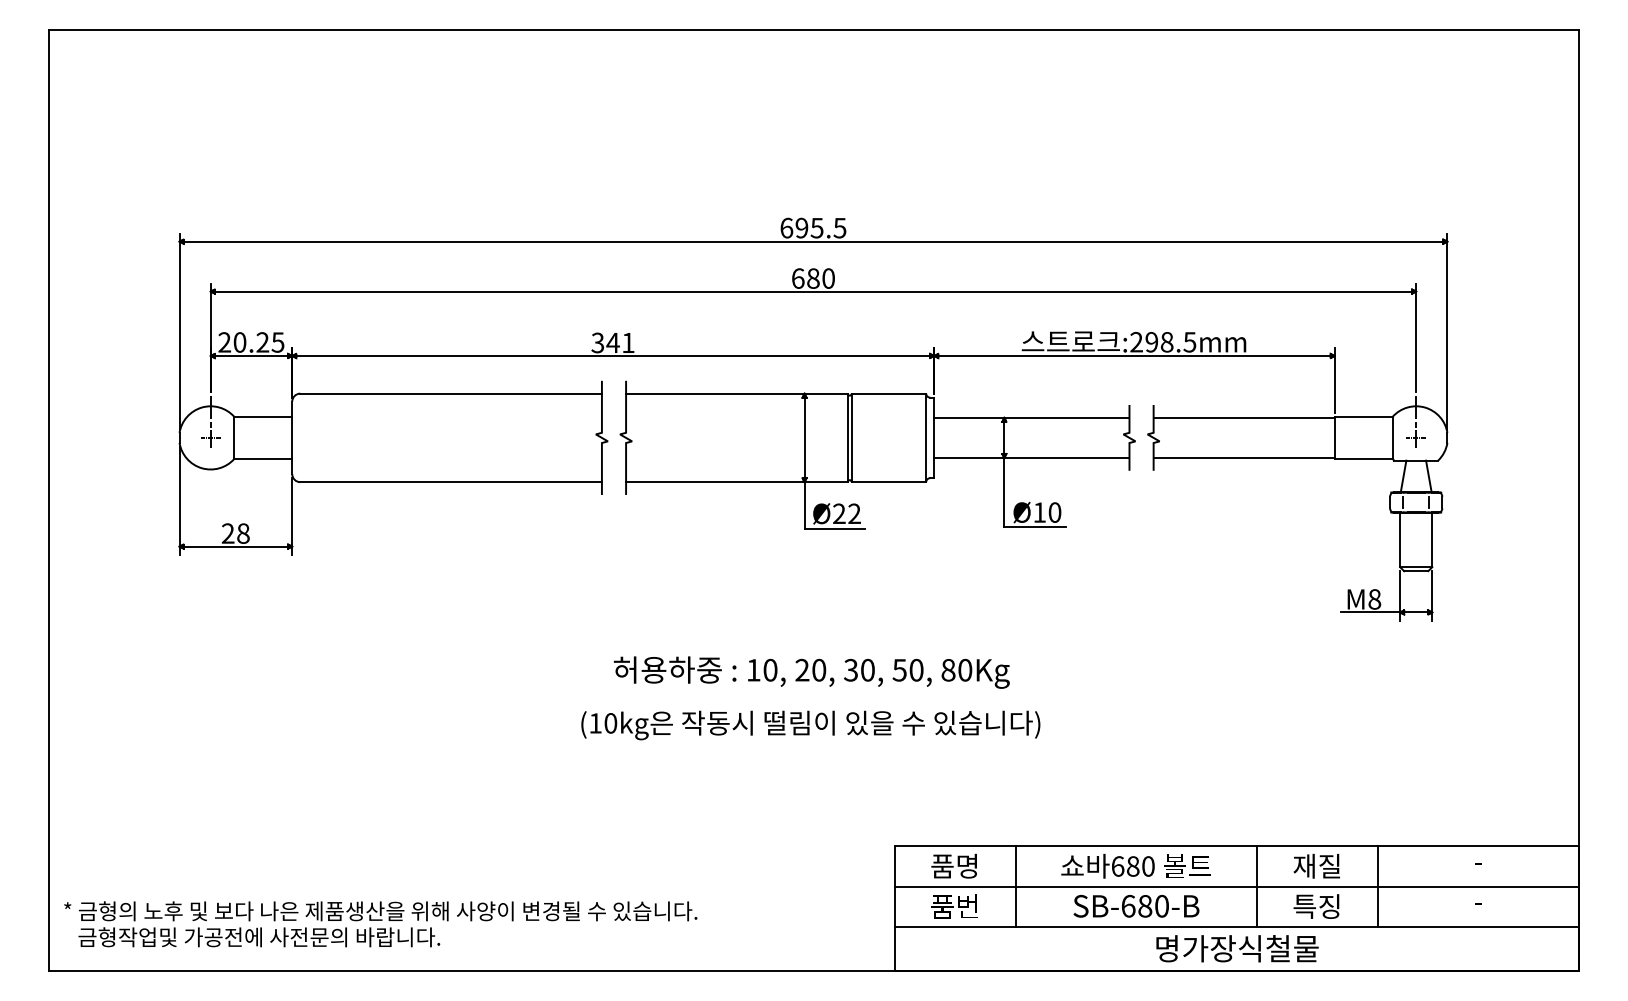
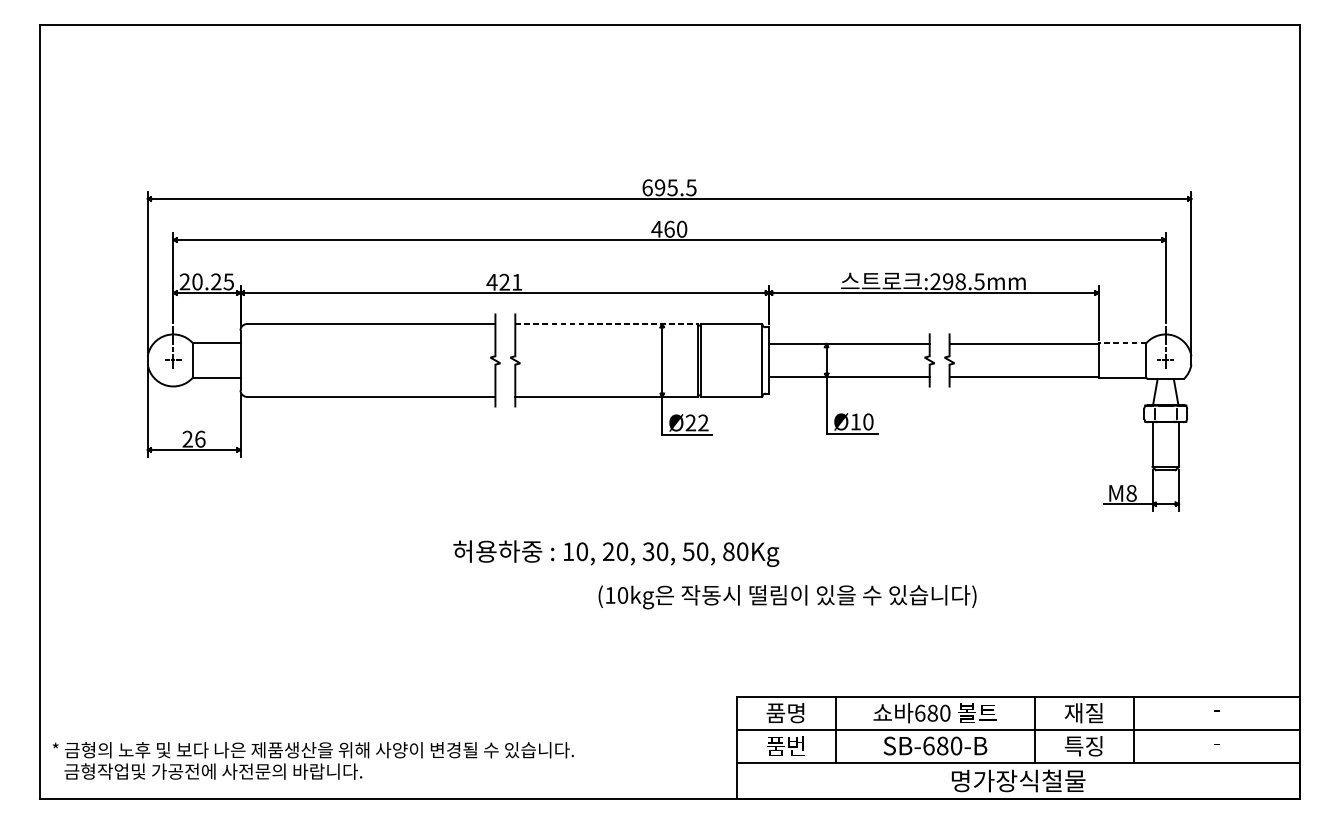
text: (805, 278) -> (663, 229), 680 -> 460
text: (605, 342) -> (498, 281), 341 -> 421
line: (736, 393) -> (606, 323), solid -> dashed
line: (1363, 416) -> (1122, 342), solid -> dashed
text: (243, 533) -> (200, 439), 28 -> 26
text: (811, 672) -> (616, 553), moved
text: (810, 725) -> (787, 597), moved

